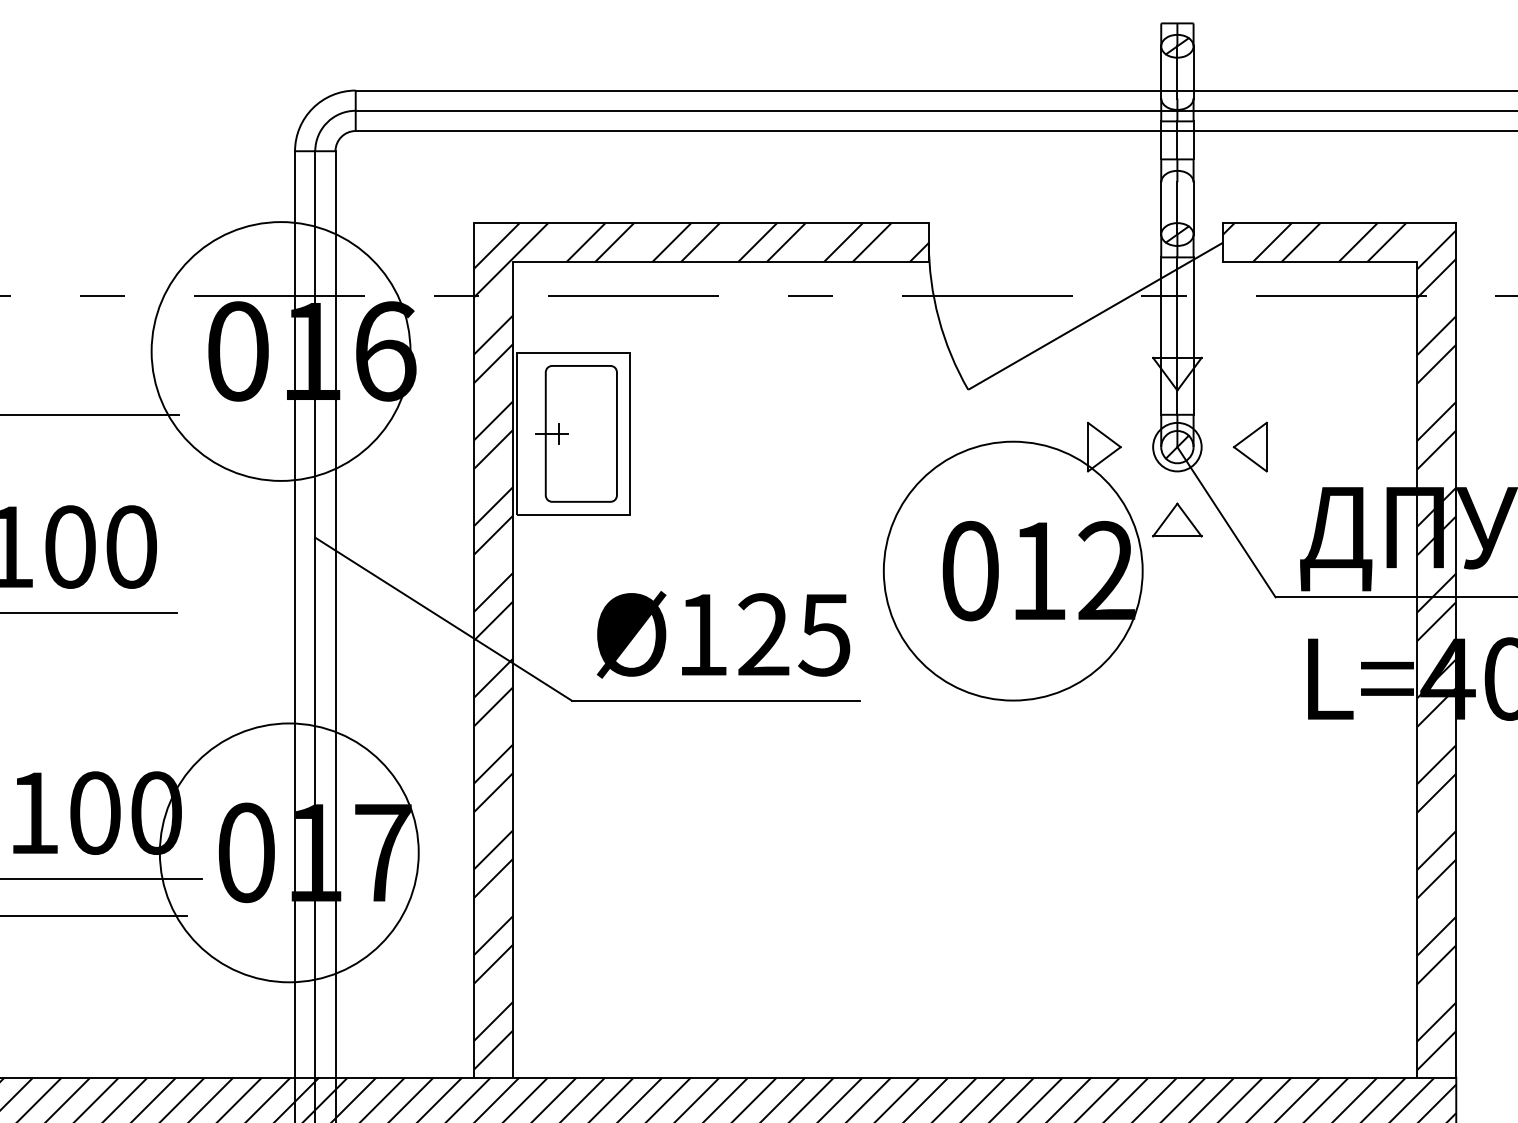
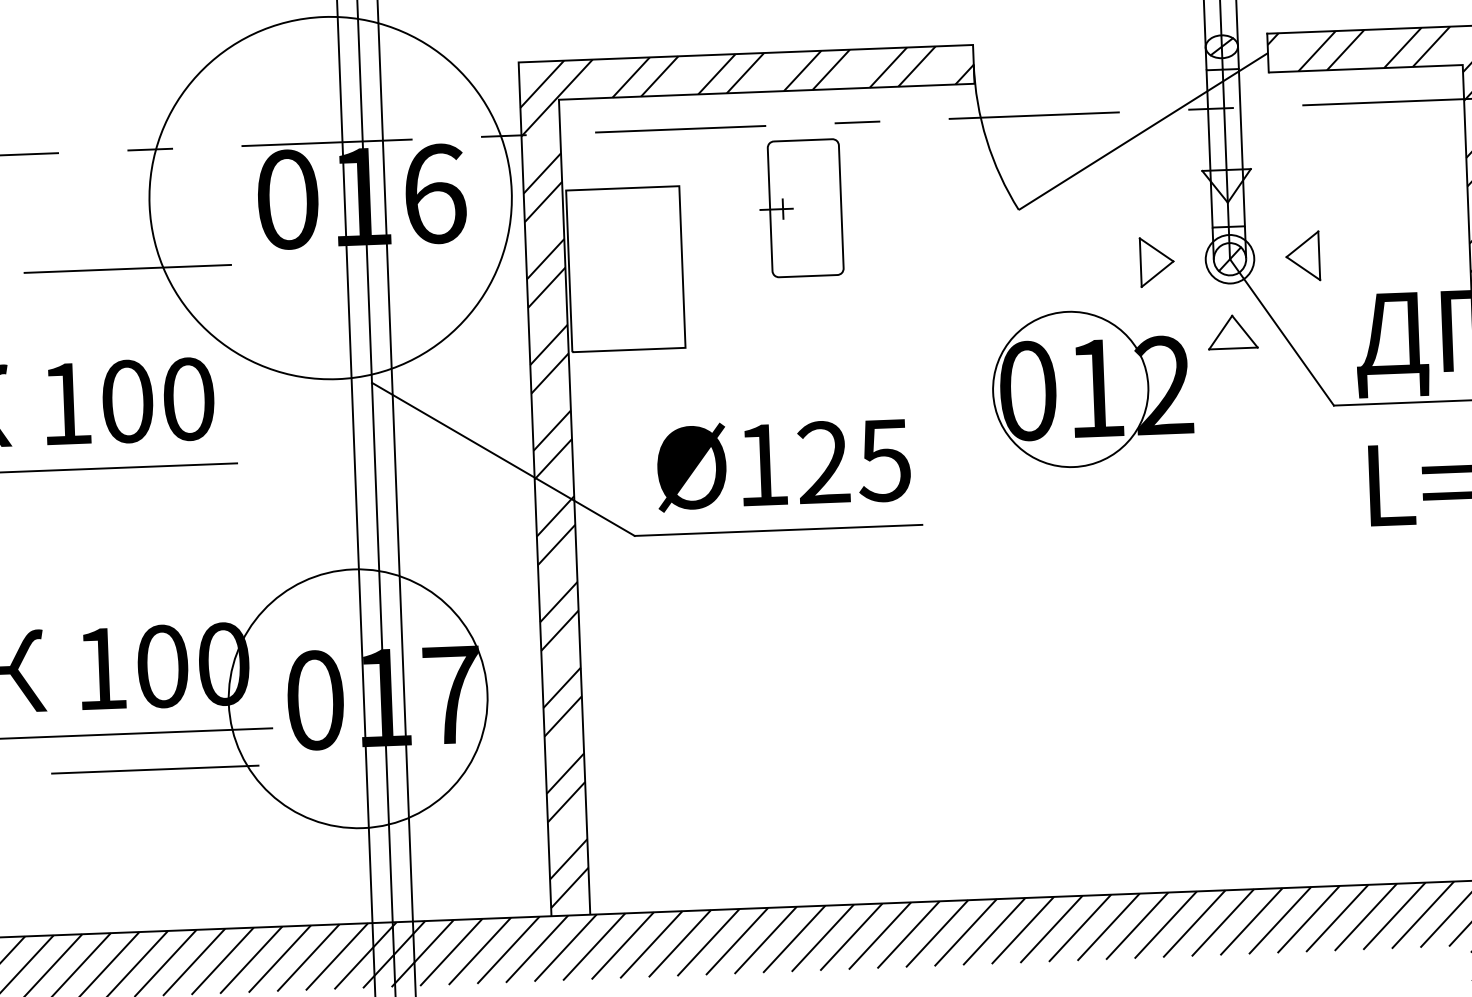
circle: (280, 351) -> (330, 198), size x1.4
part: (576, 433) -> (800, 208), moved
circle: (1012, 570) -> (1069, 388), size x0.6

